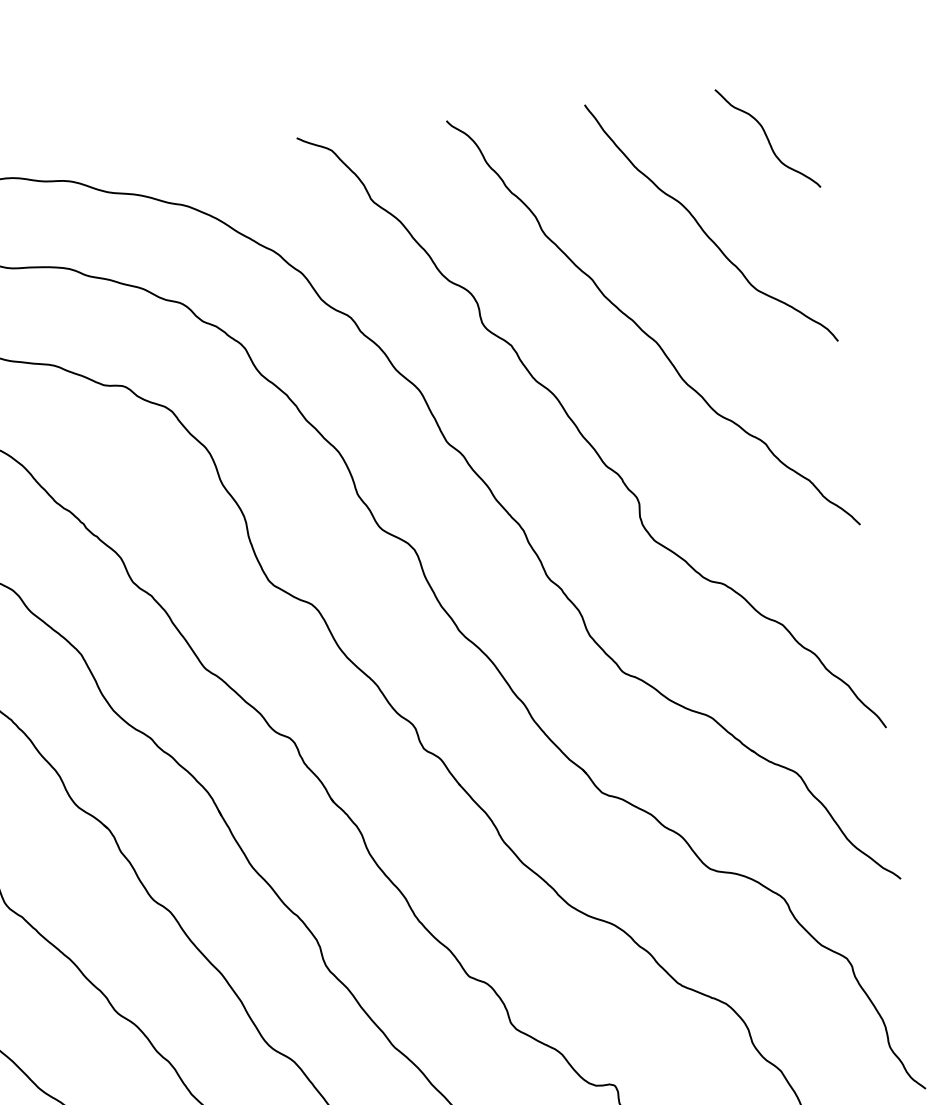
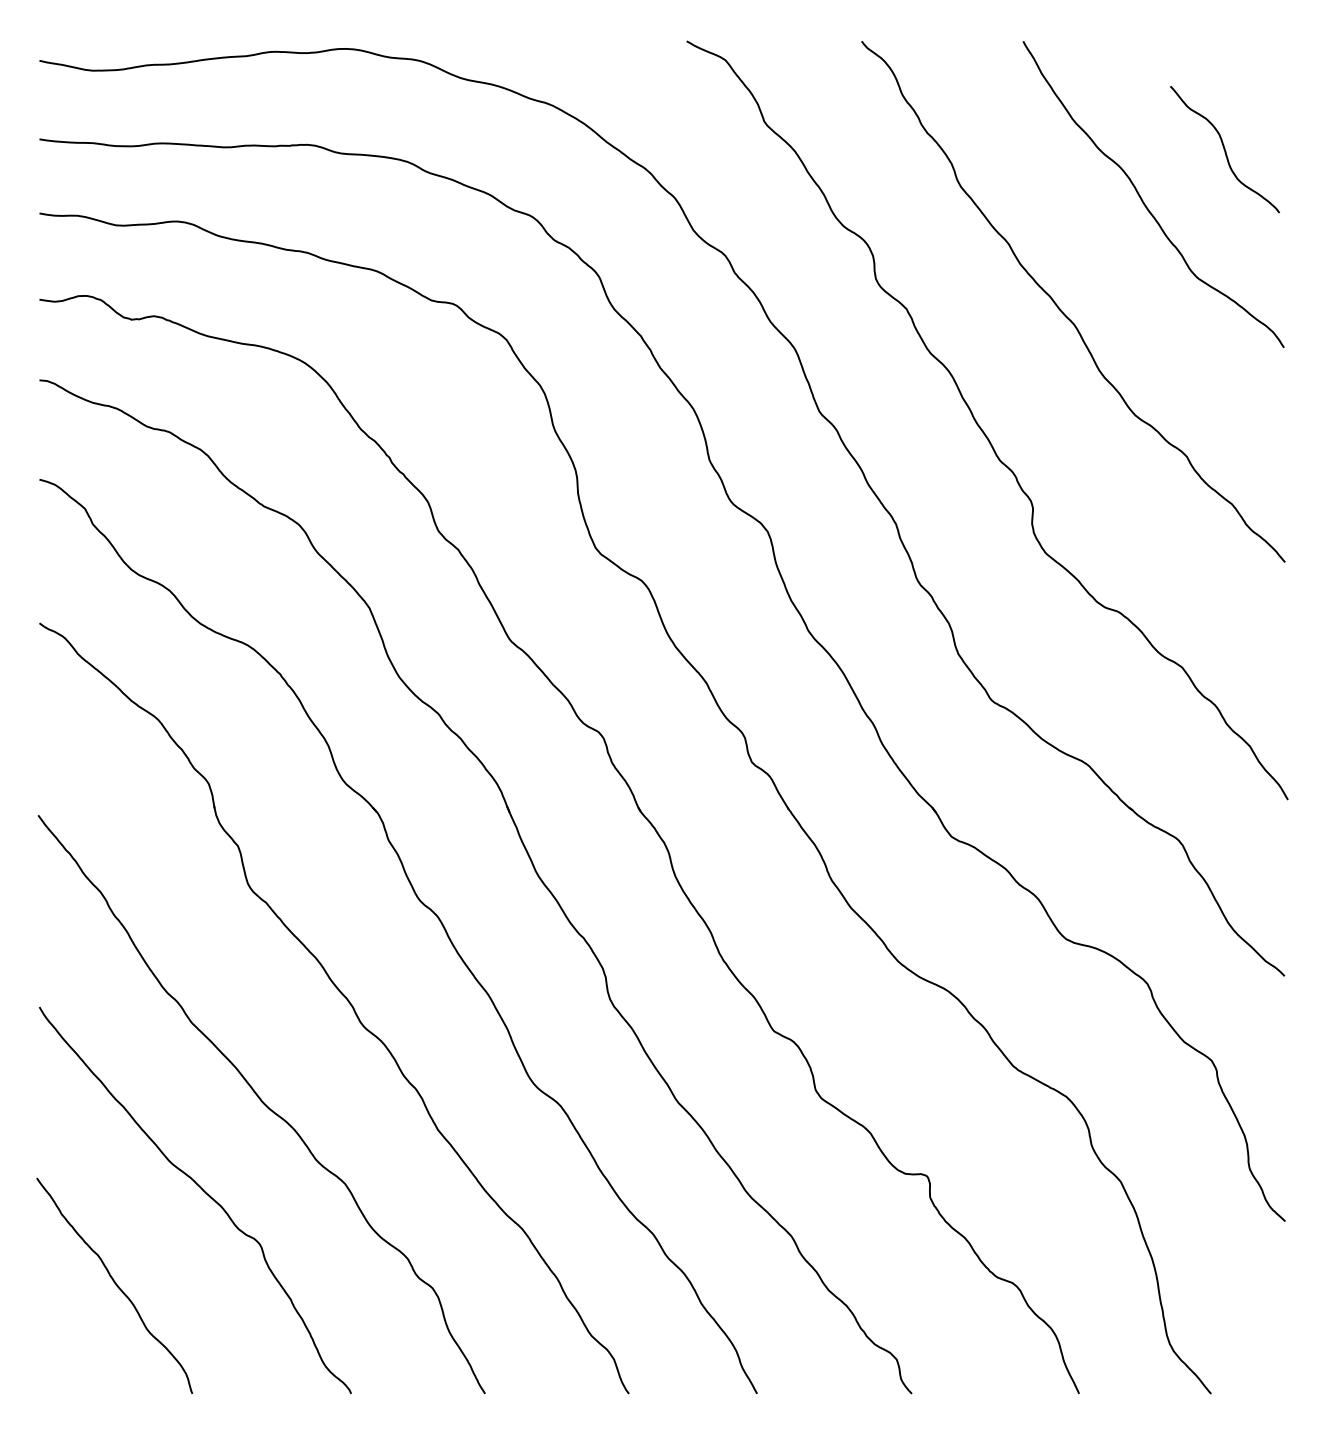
curve: (767, 138) -> (1224, 149), moved

